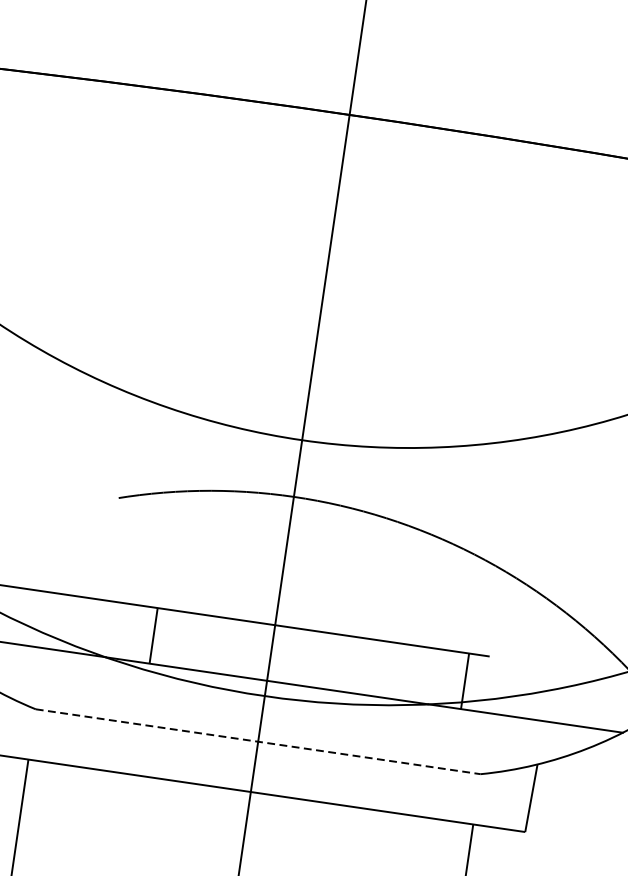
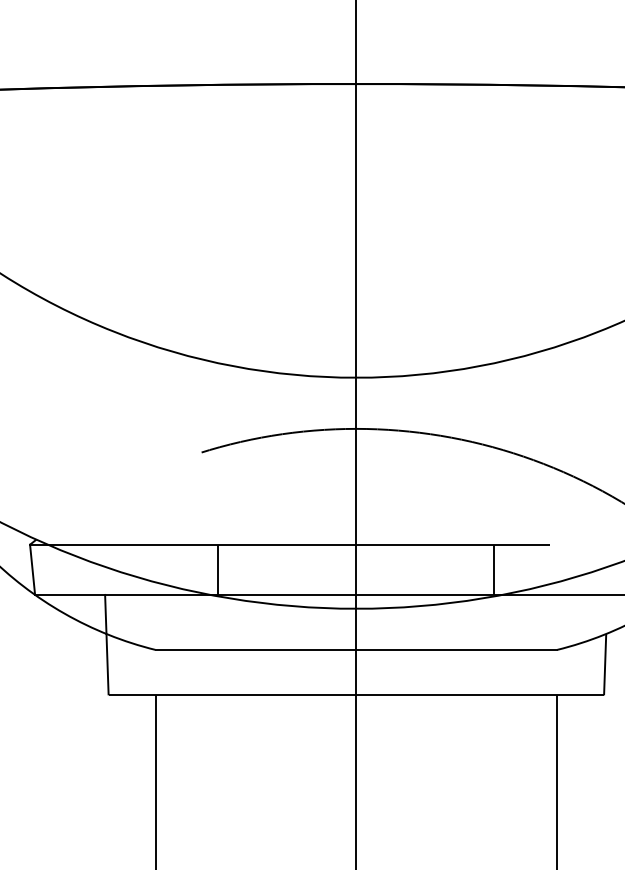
line: (153, 635) -> (218, 569), moved
line: (465, 680) -> (494, 569), moved
line: (258, 741) -> (356, 649), dashed -> solid

